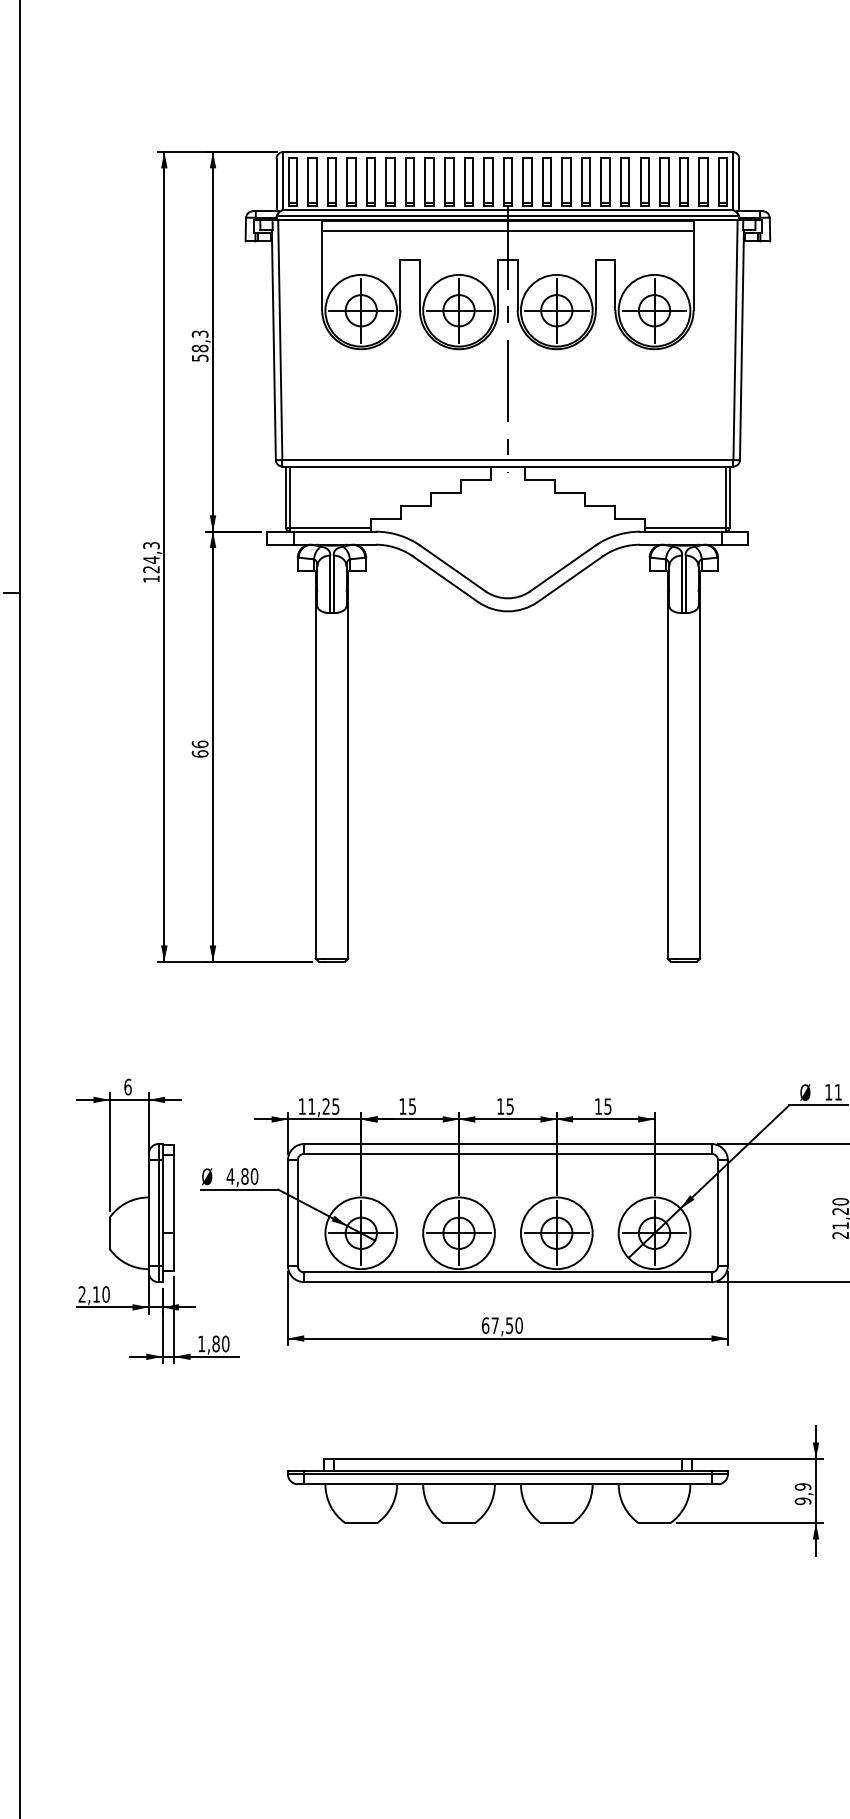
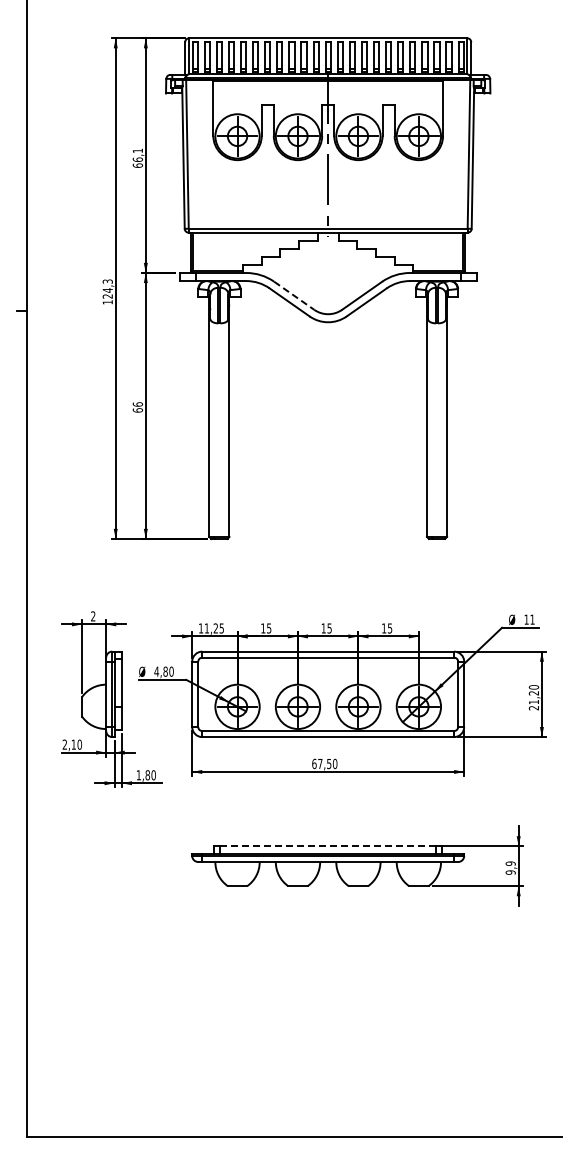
line: (508, 231) -> (328, 87), removed
text: (199, 344) -> (137, 157), 58,3 -> 66,1
line: (453, 569) -> (294, 296), solid -> dashed
text: (128, 1087) -> (93, 616), 6 -> 2
line: (508, 1459) -> (328, 846), solid -> dashed

